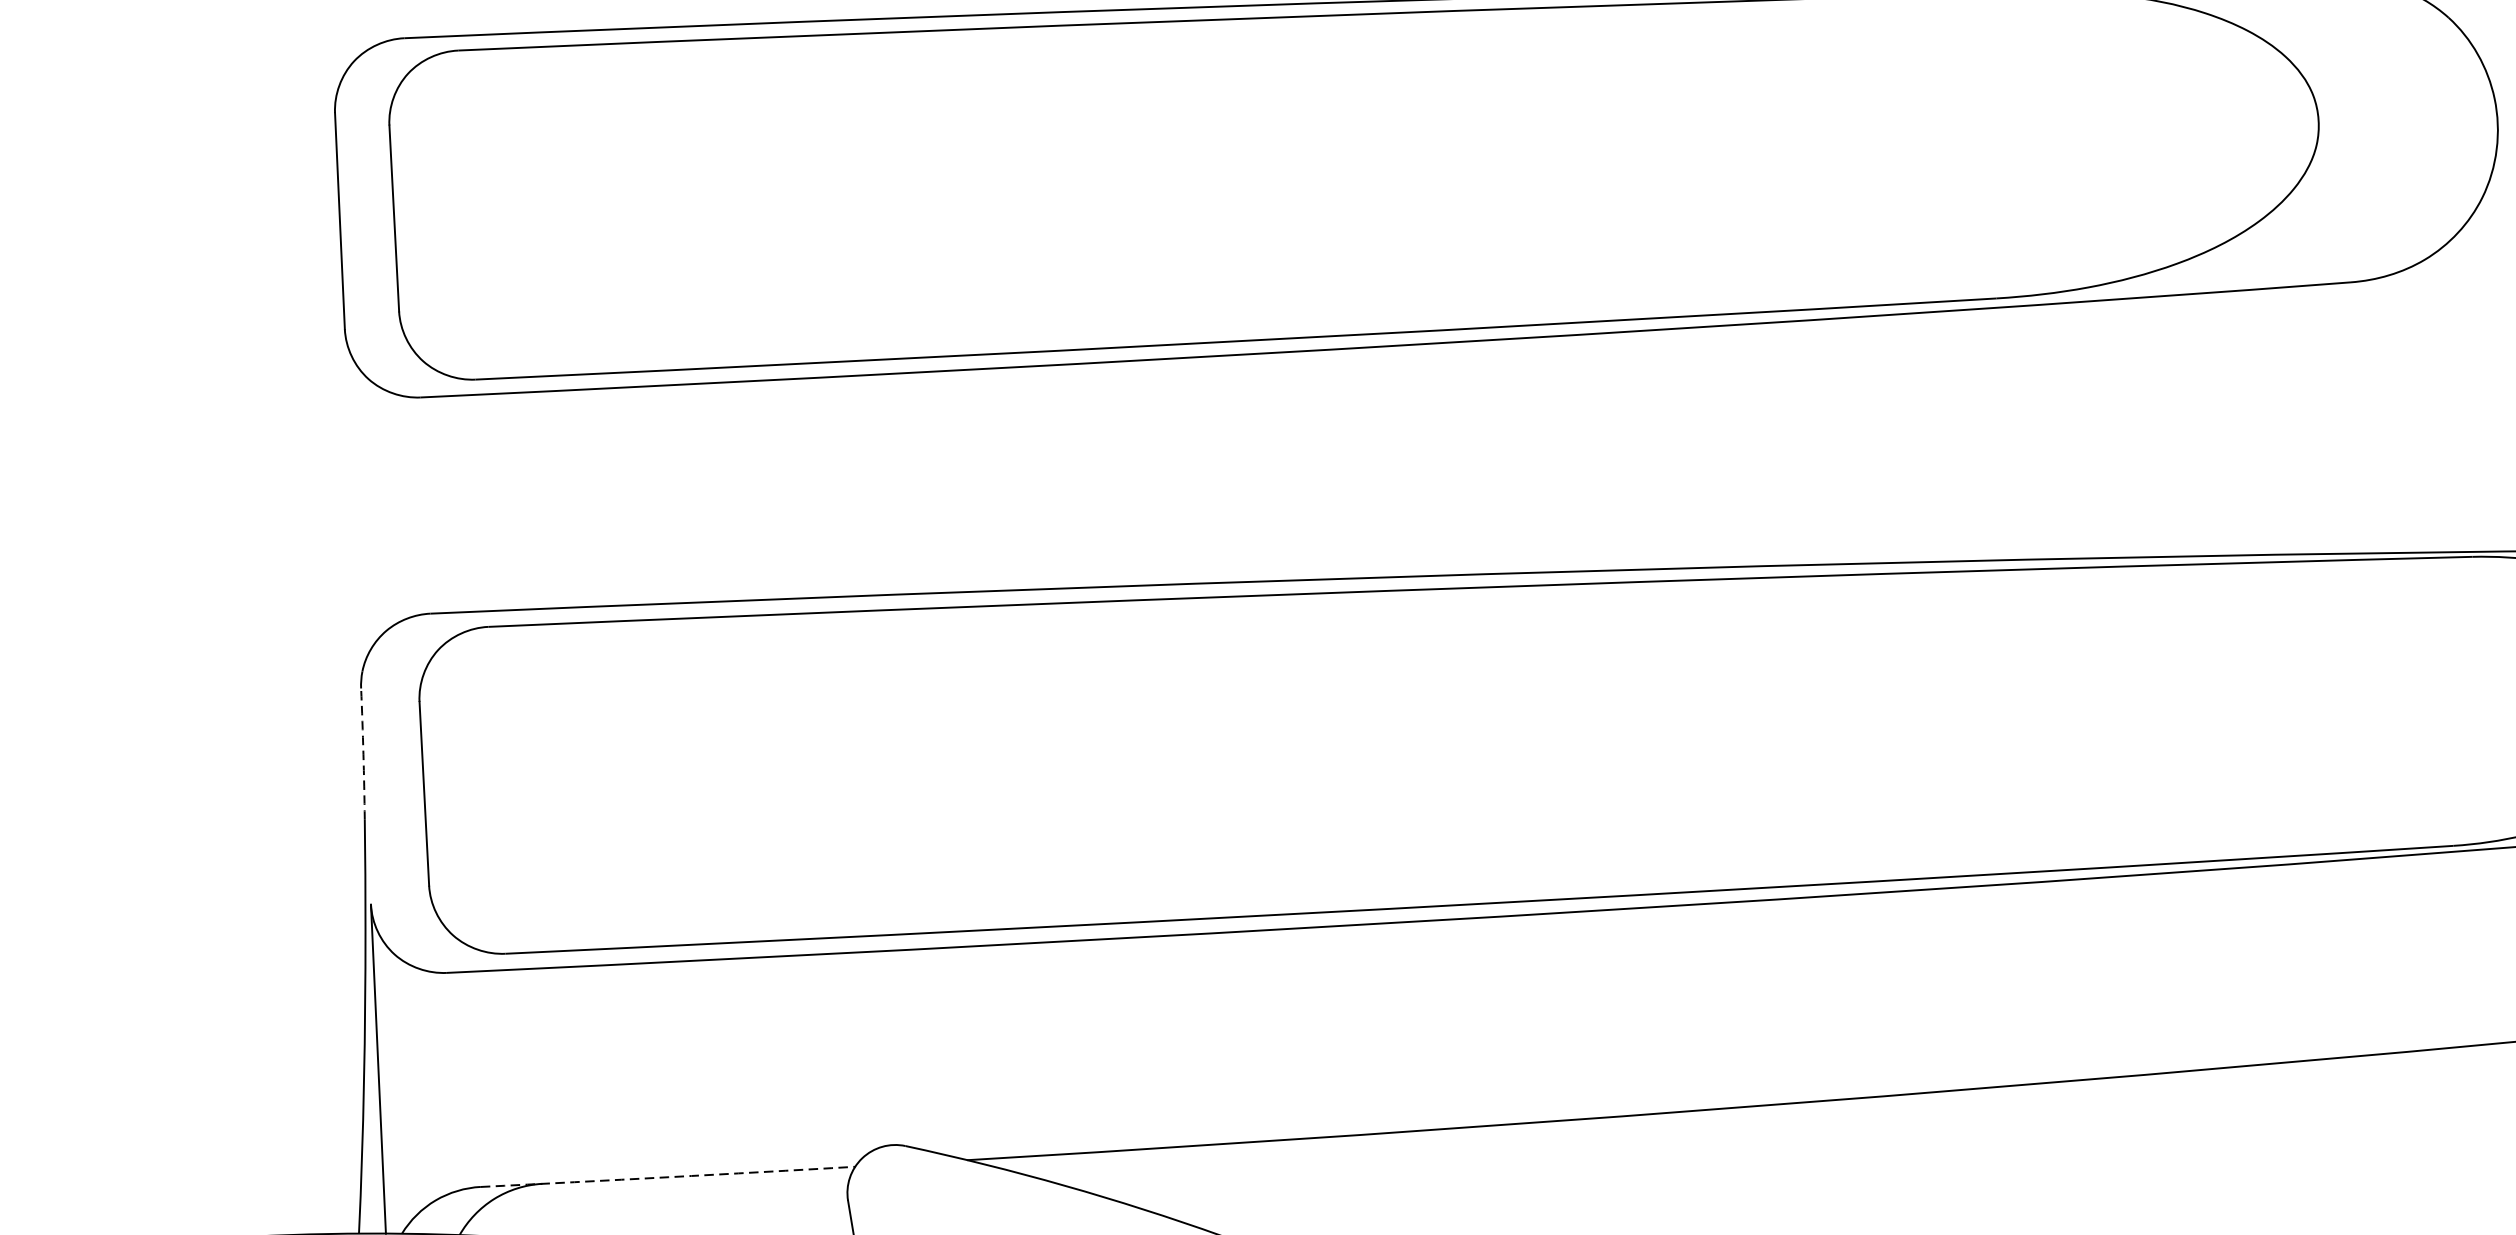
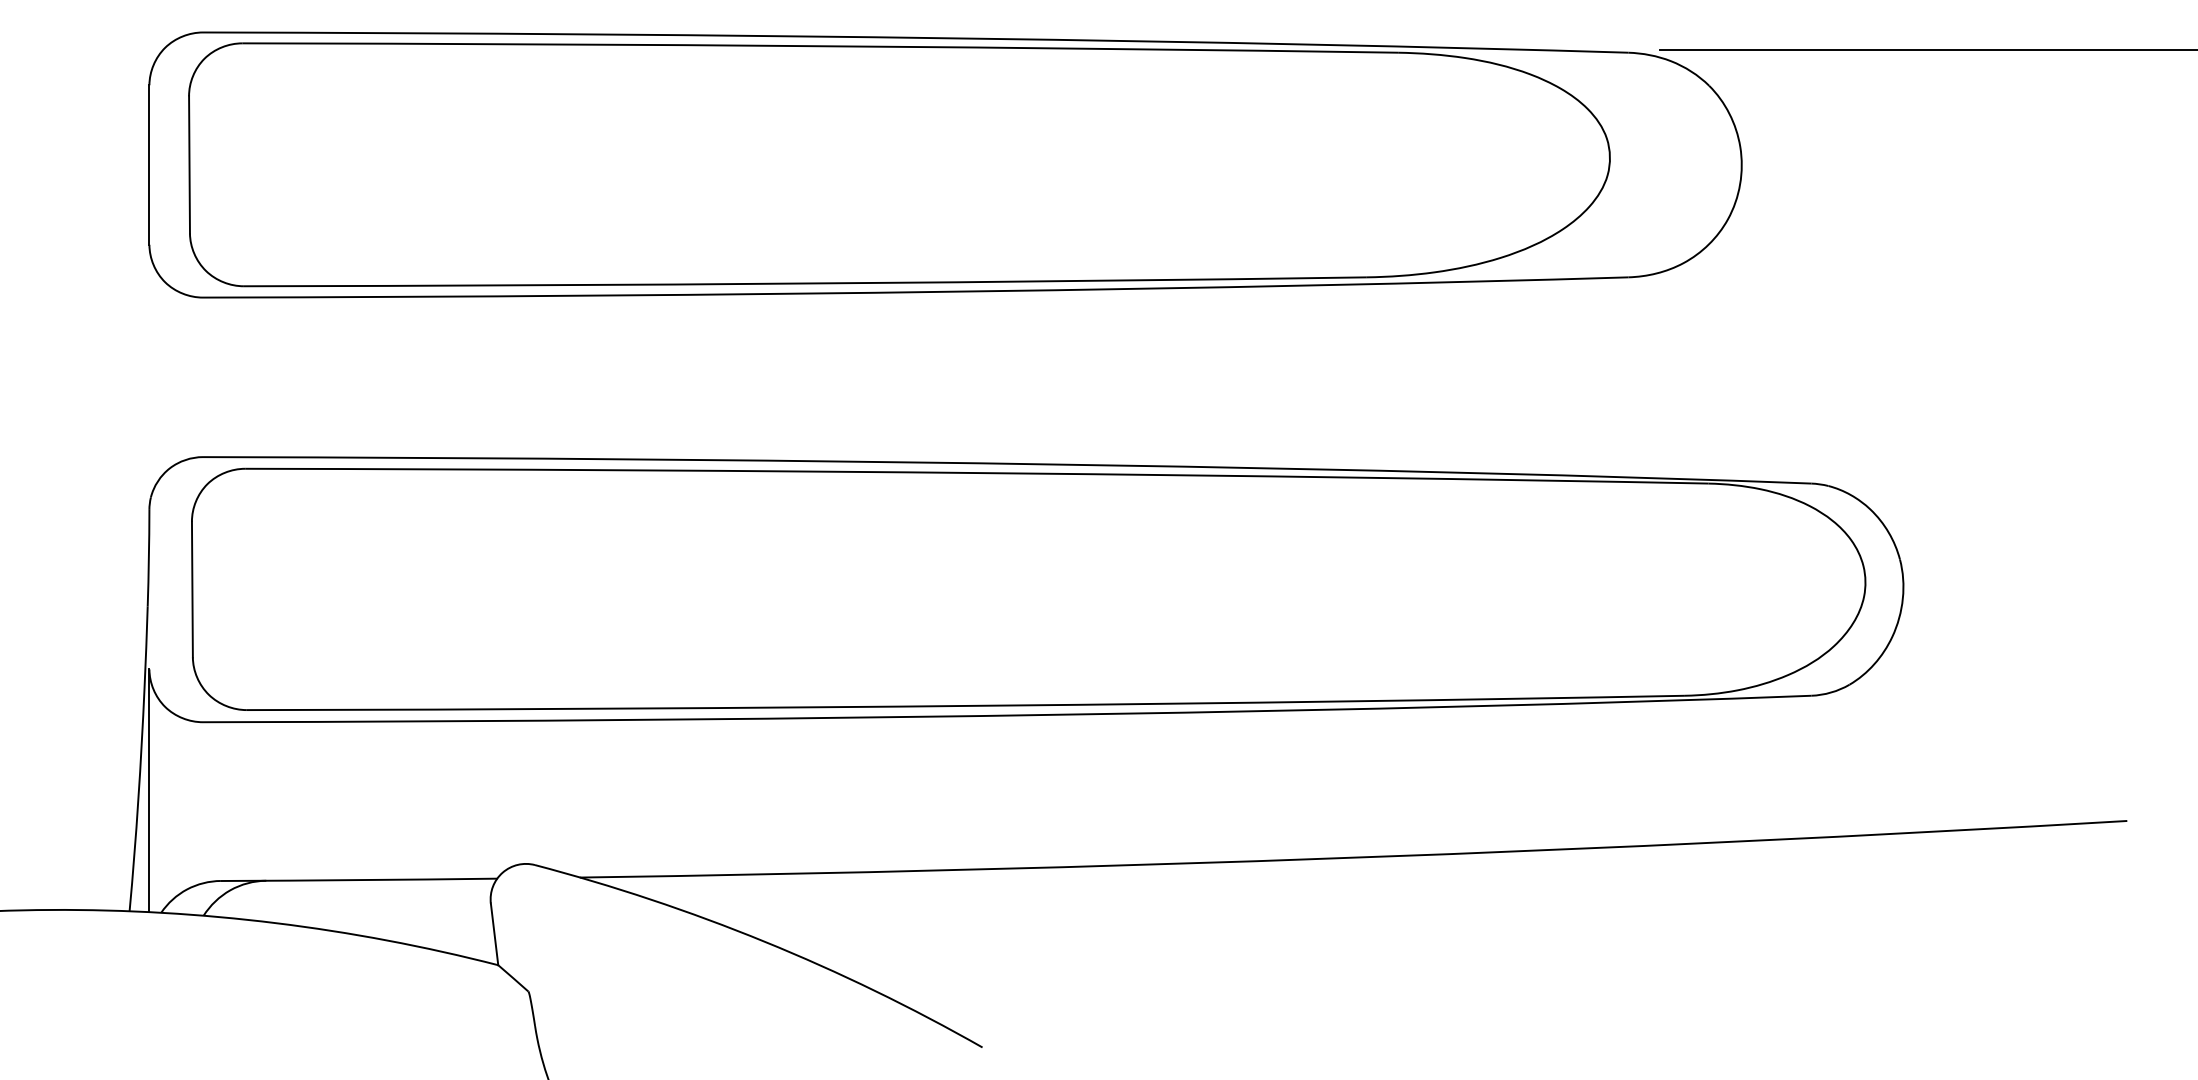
arc: (362, 754) -> (148, 558), dashed -> solid
arc: (668, 1177) -> (359, 880), dashed -> solid

